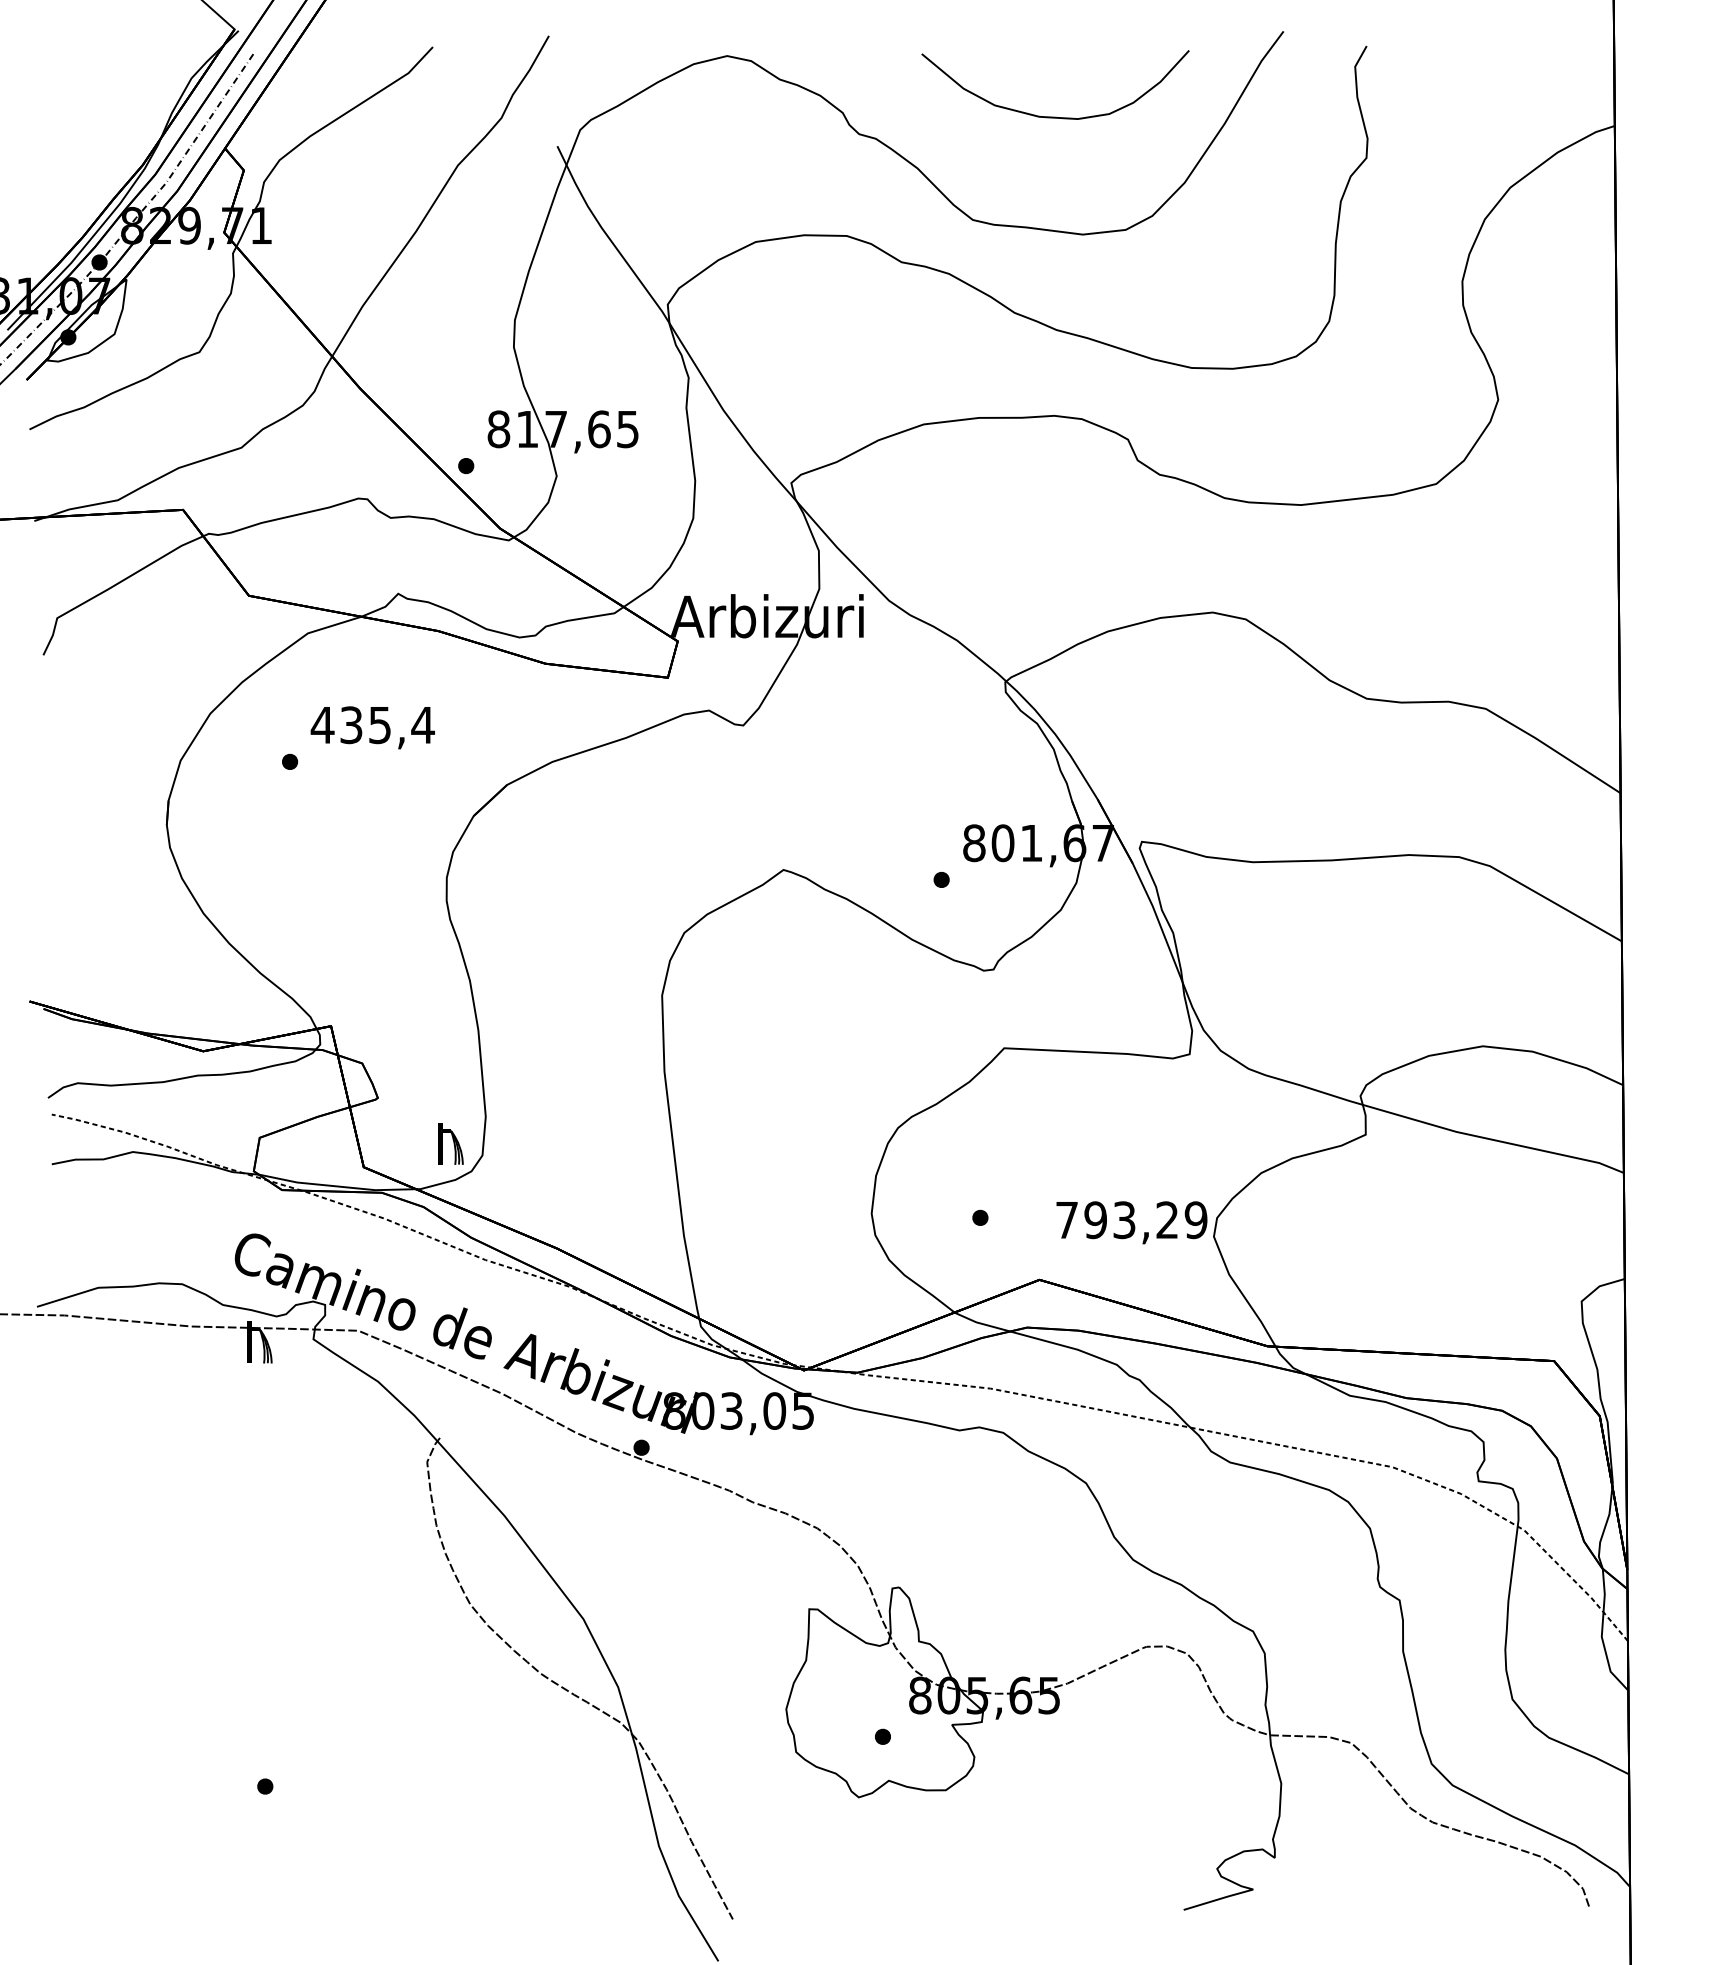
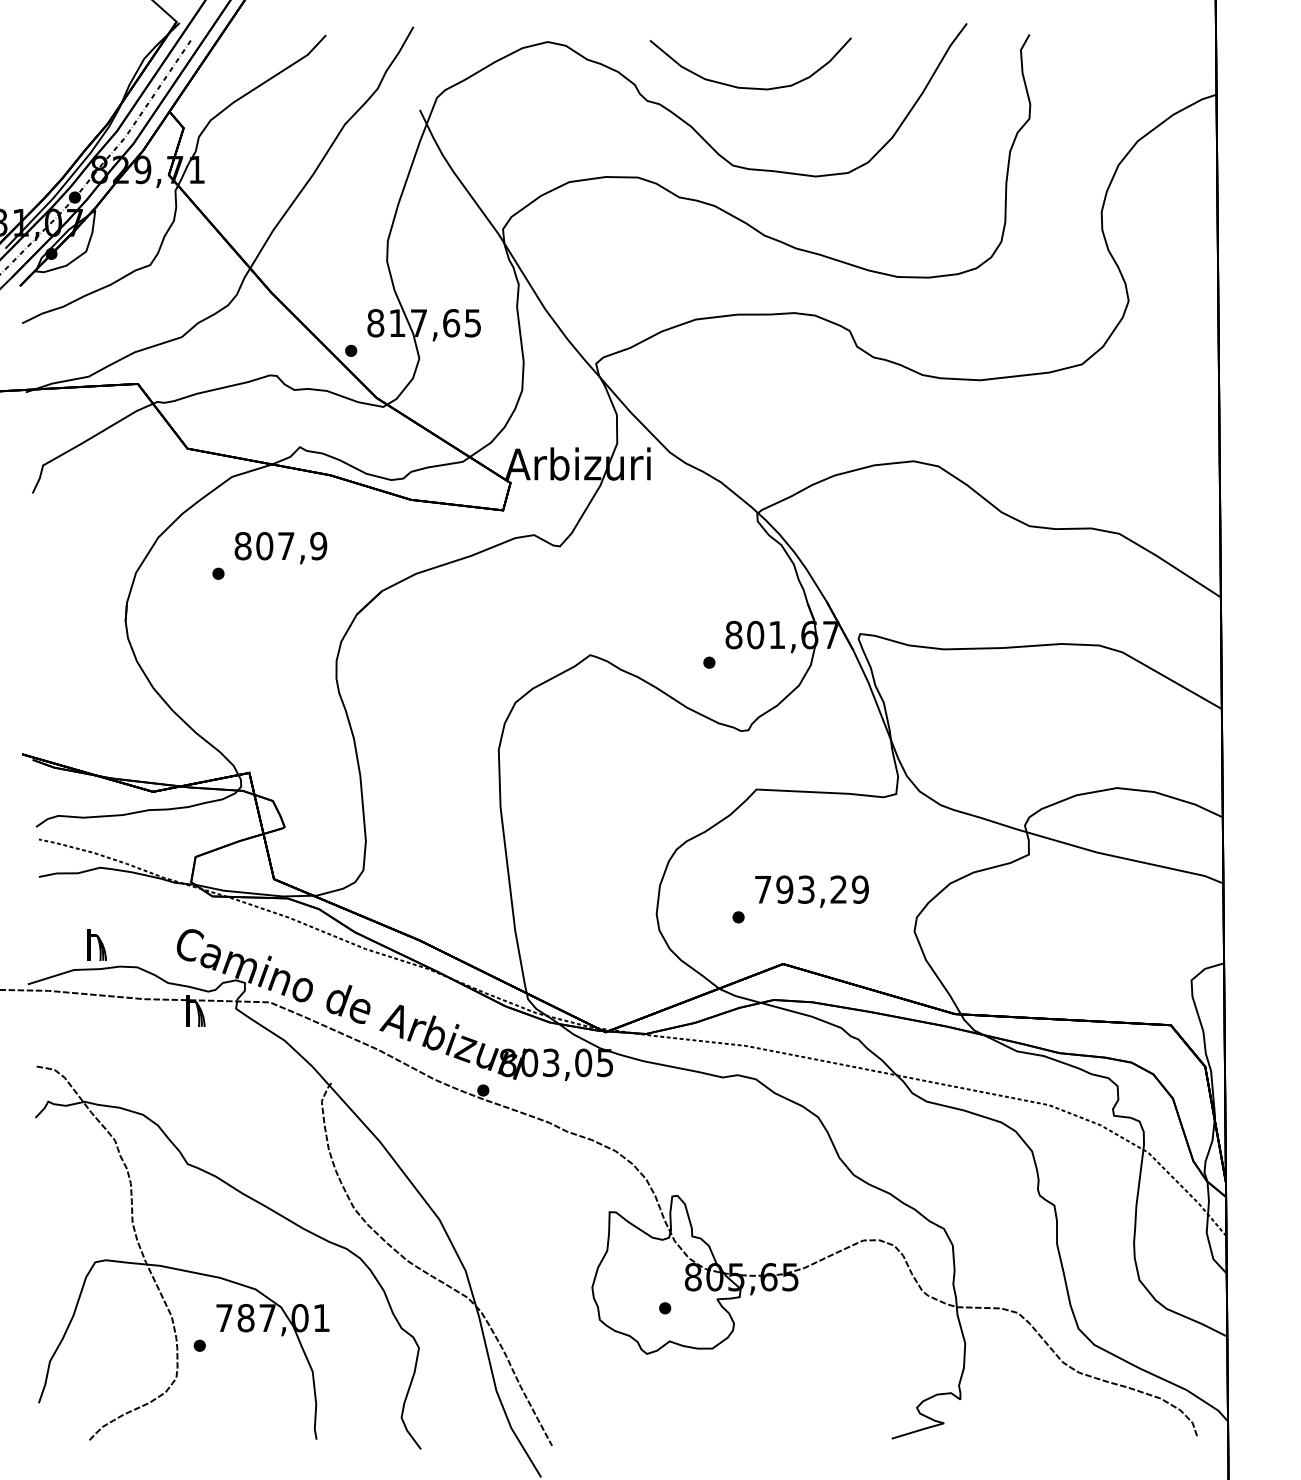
curve: (1055, 116) -> (750, 87), moved
text: (372, 725) -> (280, 546), 435,4 -> 807,9
part: (450, 1143) -> (96, 944), moved
text: (1131, 1222) -> (811, 891), moved
part: (293, 1695) -> (221, 1277), added

